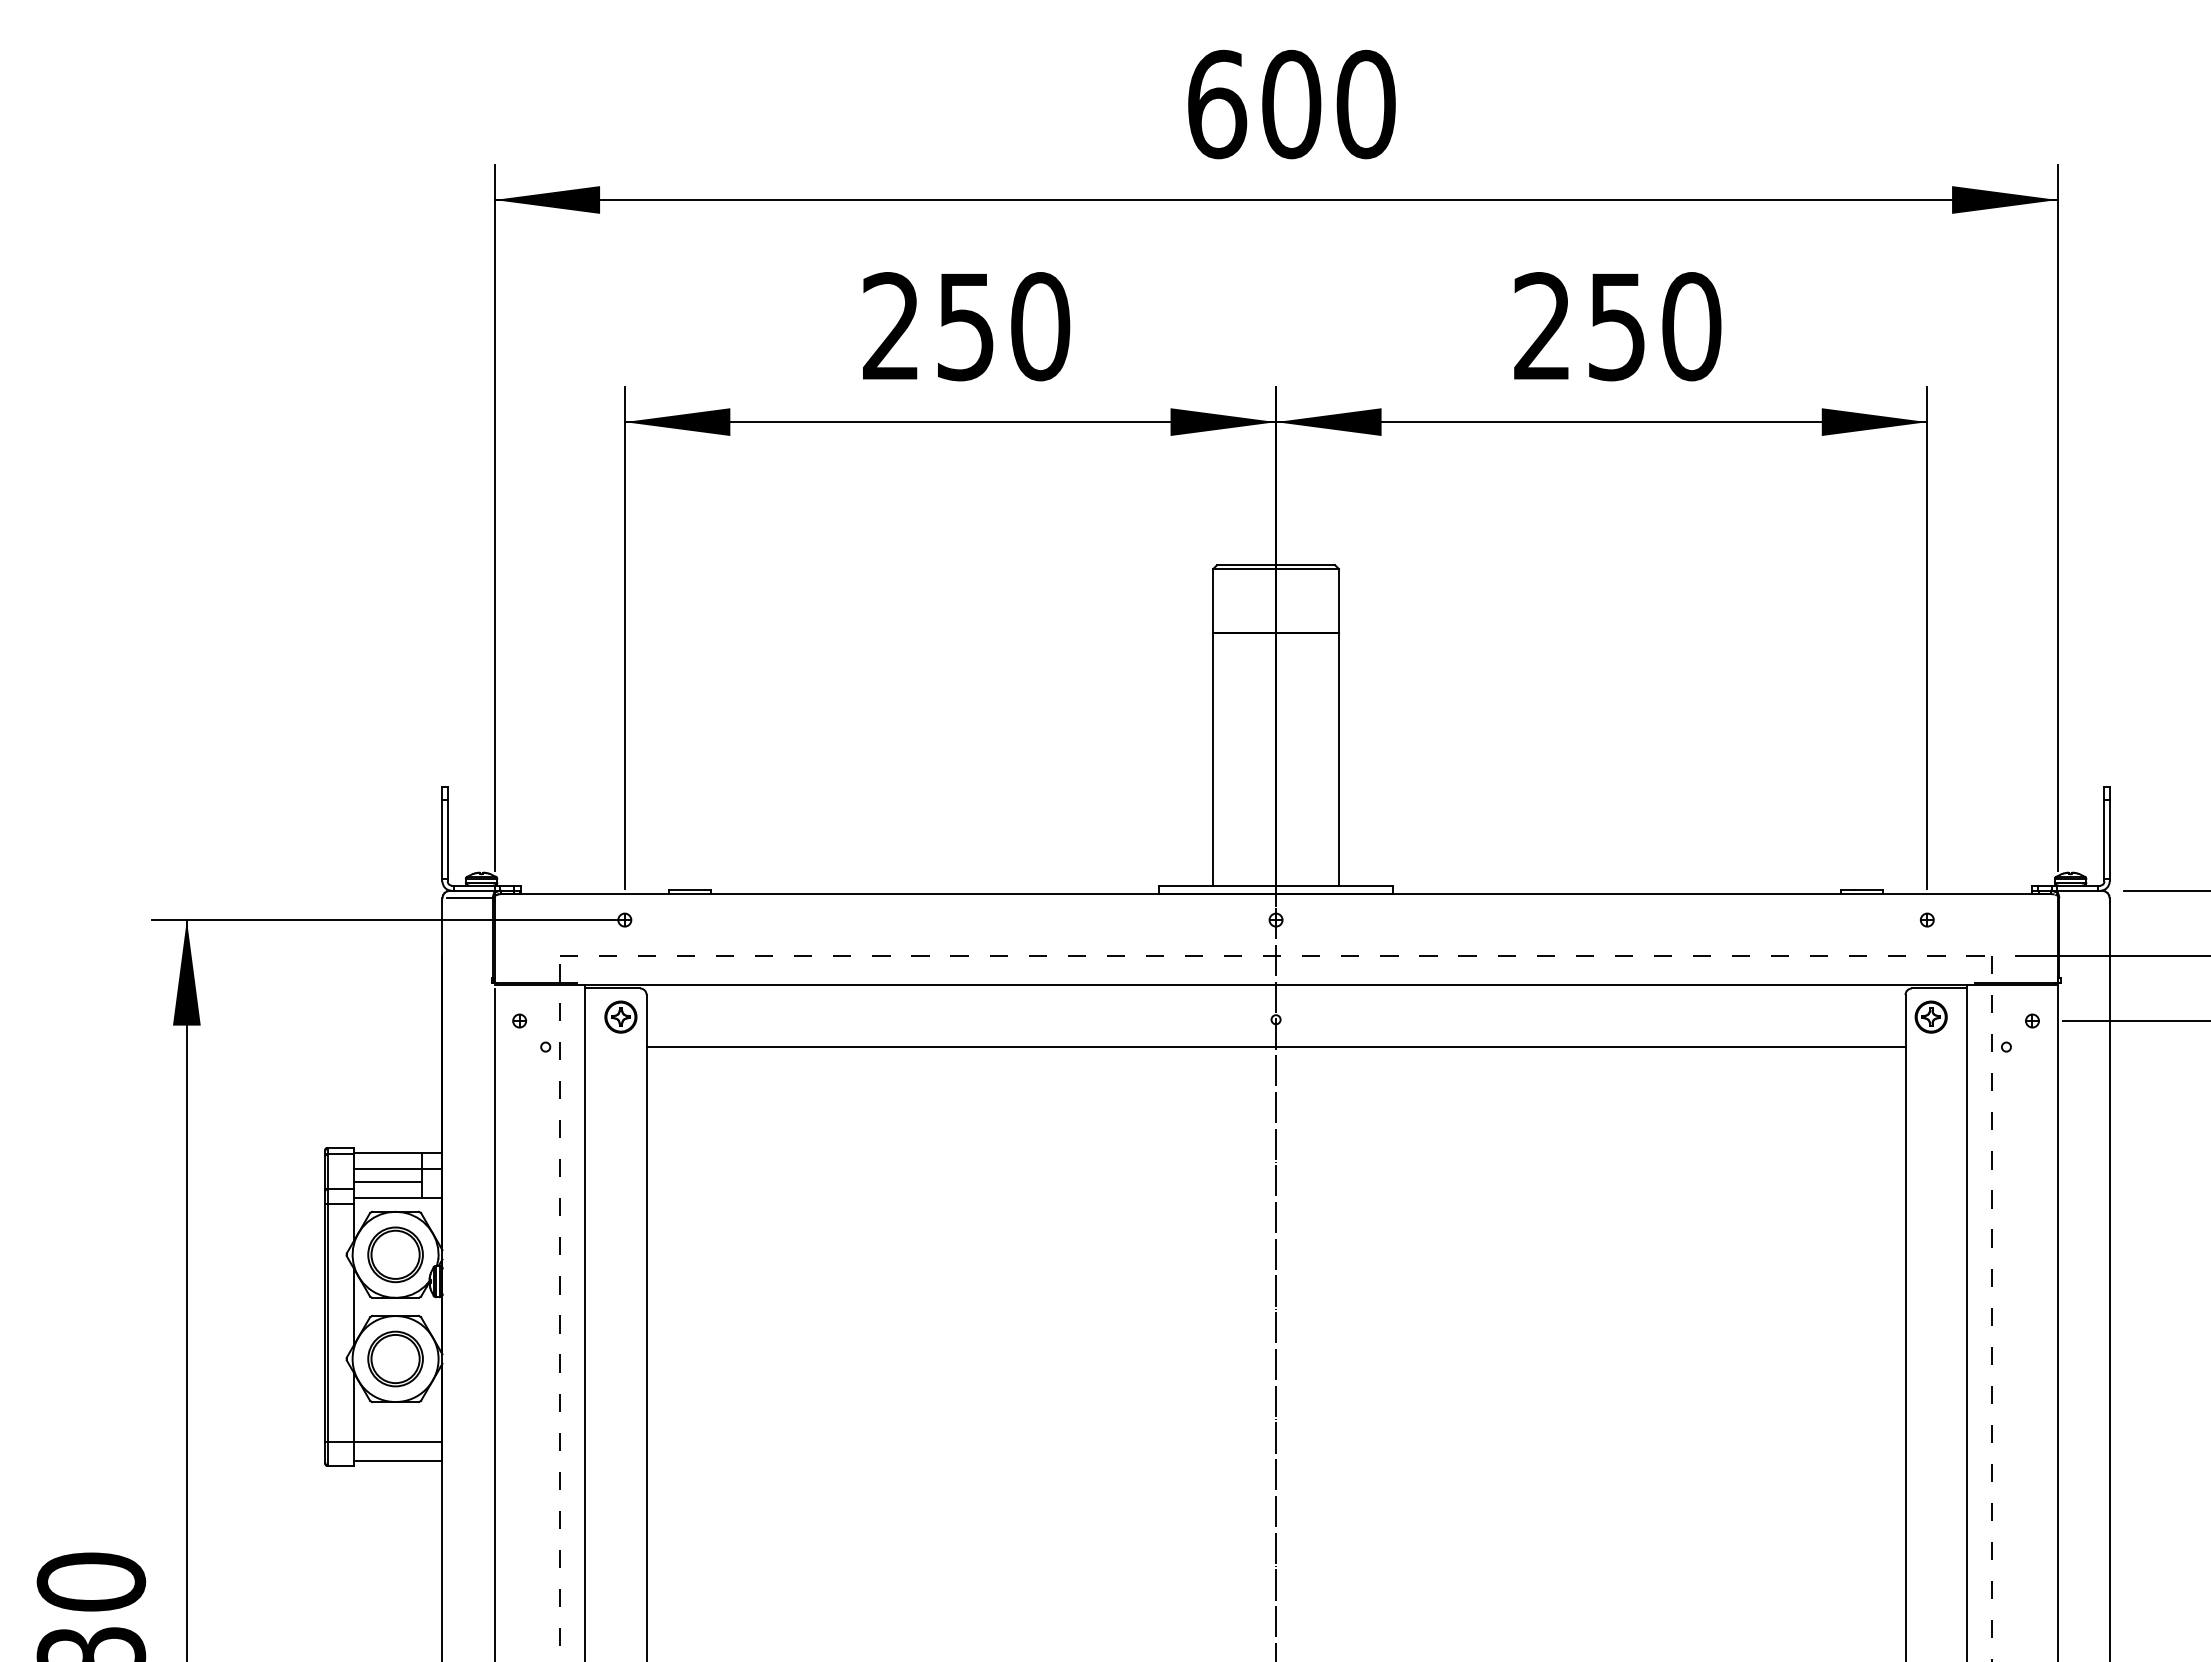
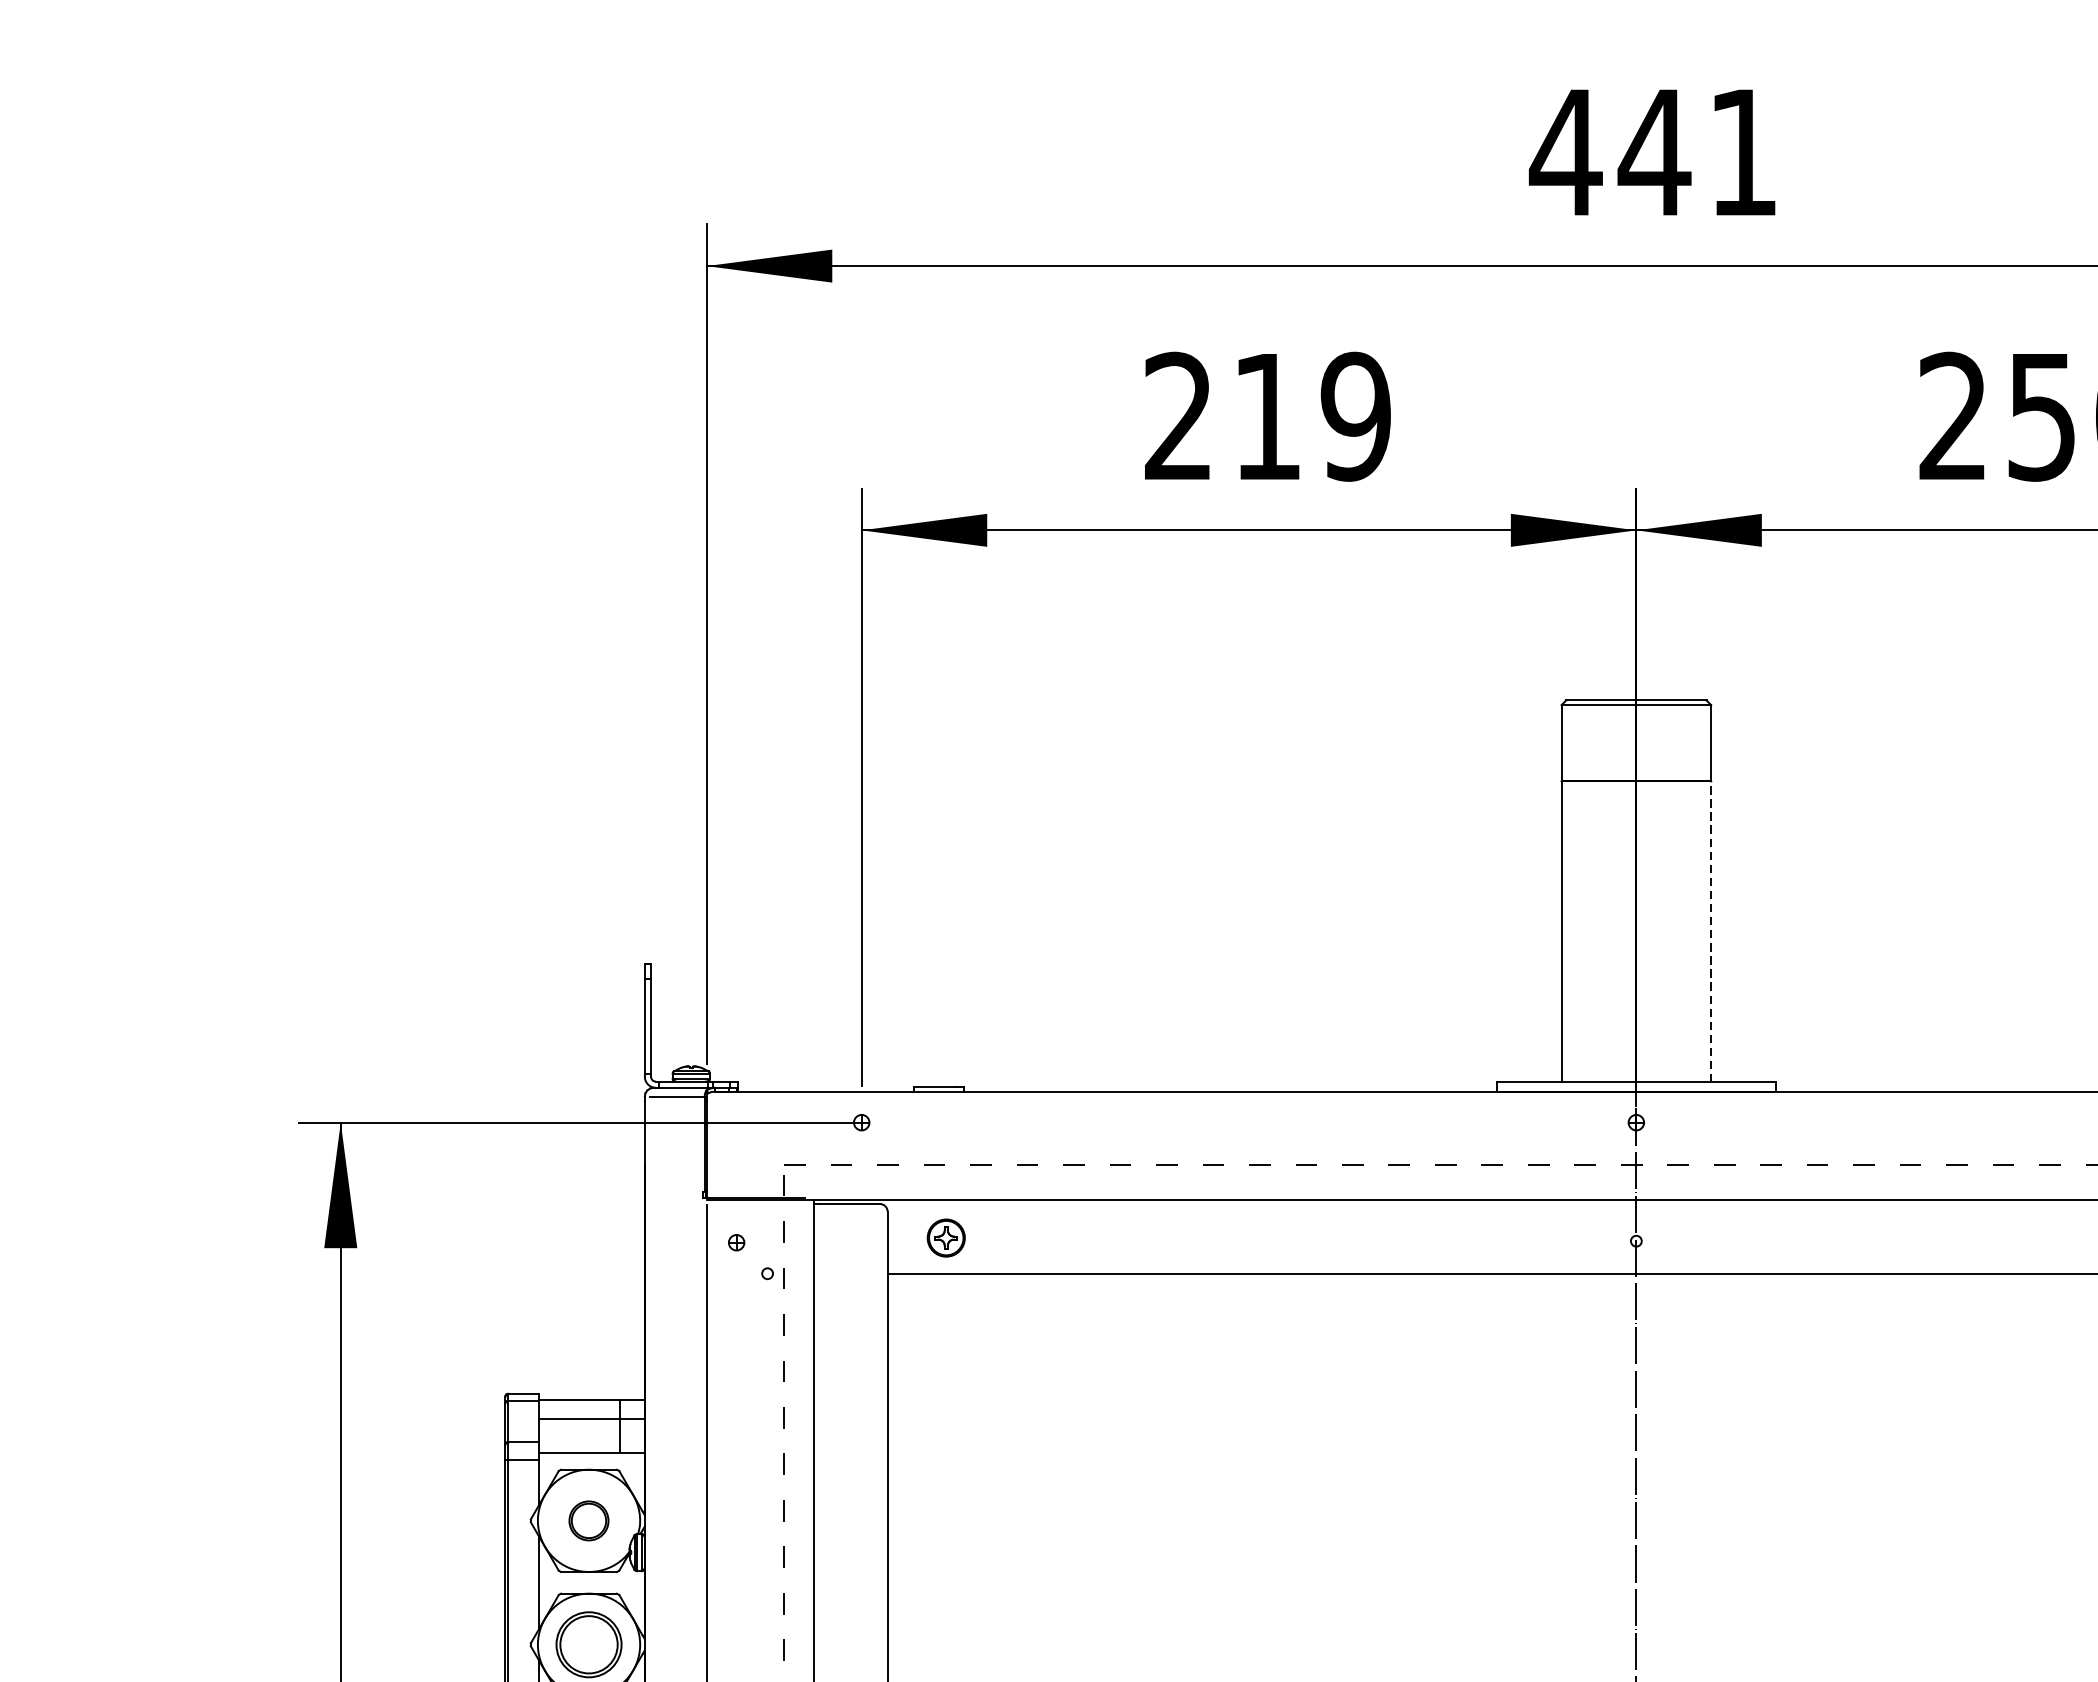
text: (1290, 104) -> (1653, 152), 600 -> 441
text: (1004, 326) -> (1313, 416), 250 -> 219
line: (1338, 759) -> (1710, 931), solid -> dashed
part: (620, 1016) -> (945, 1237), moved
line: (387, 1181) -> (579, 1433), removed
part: (395, 1254) -> (588, 1520), size x0.6

